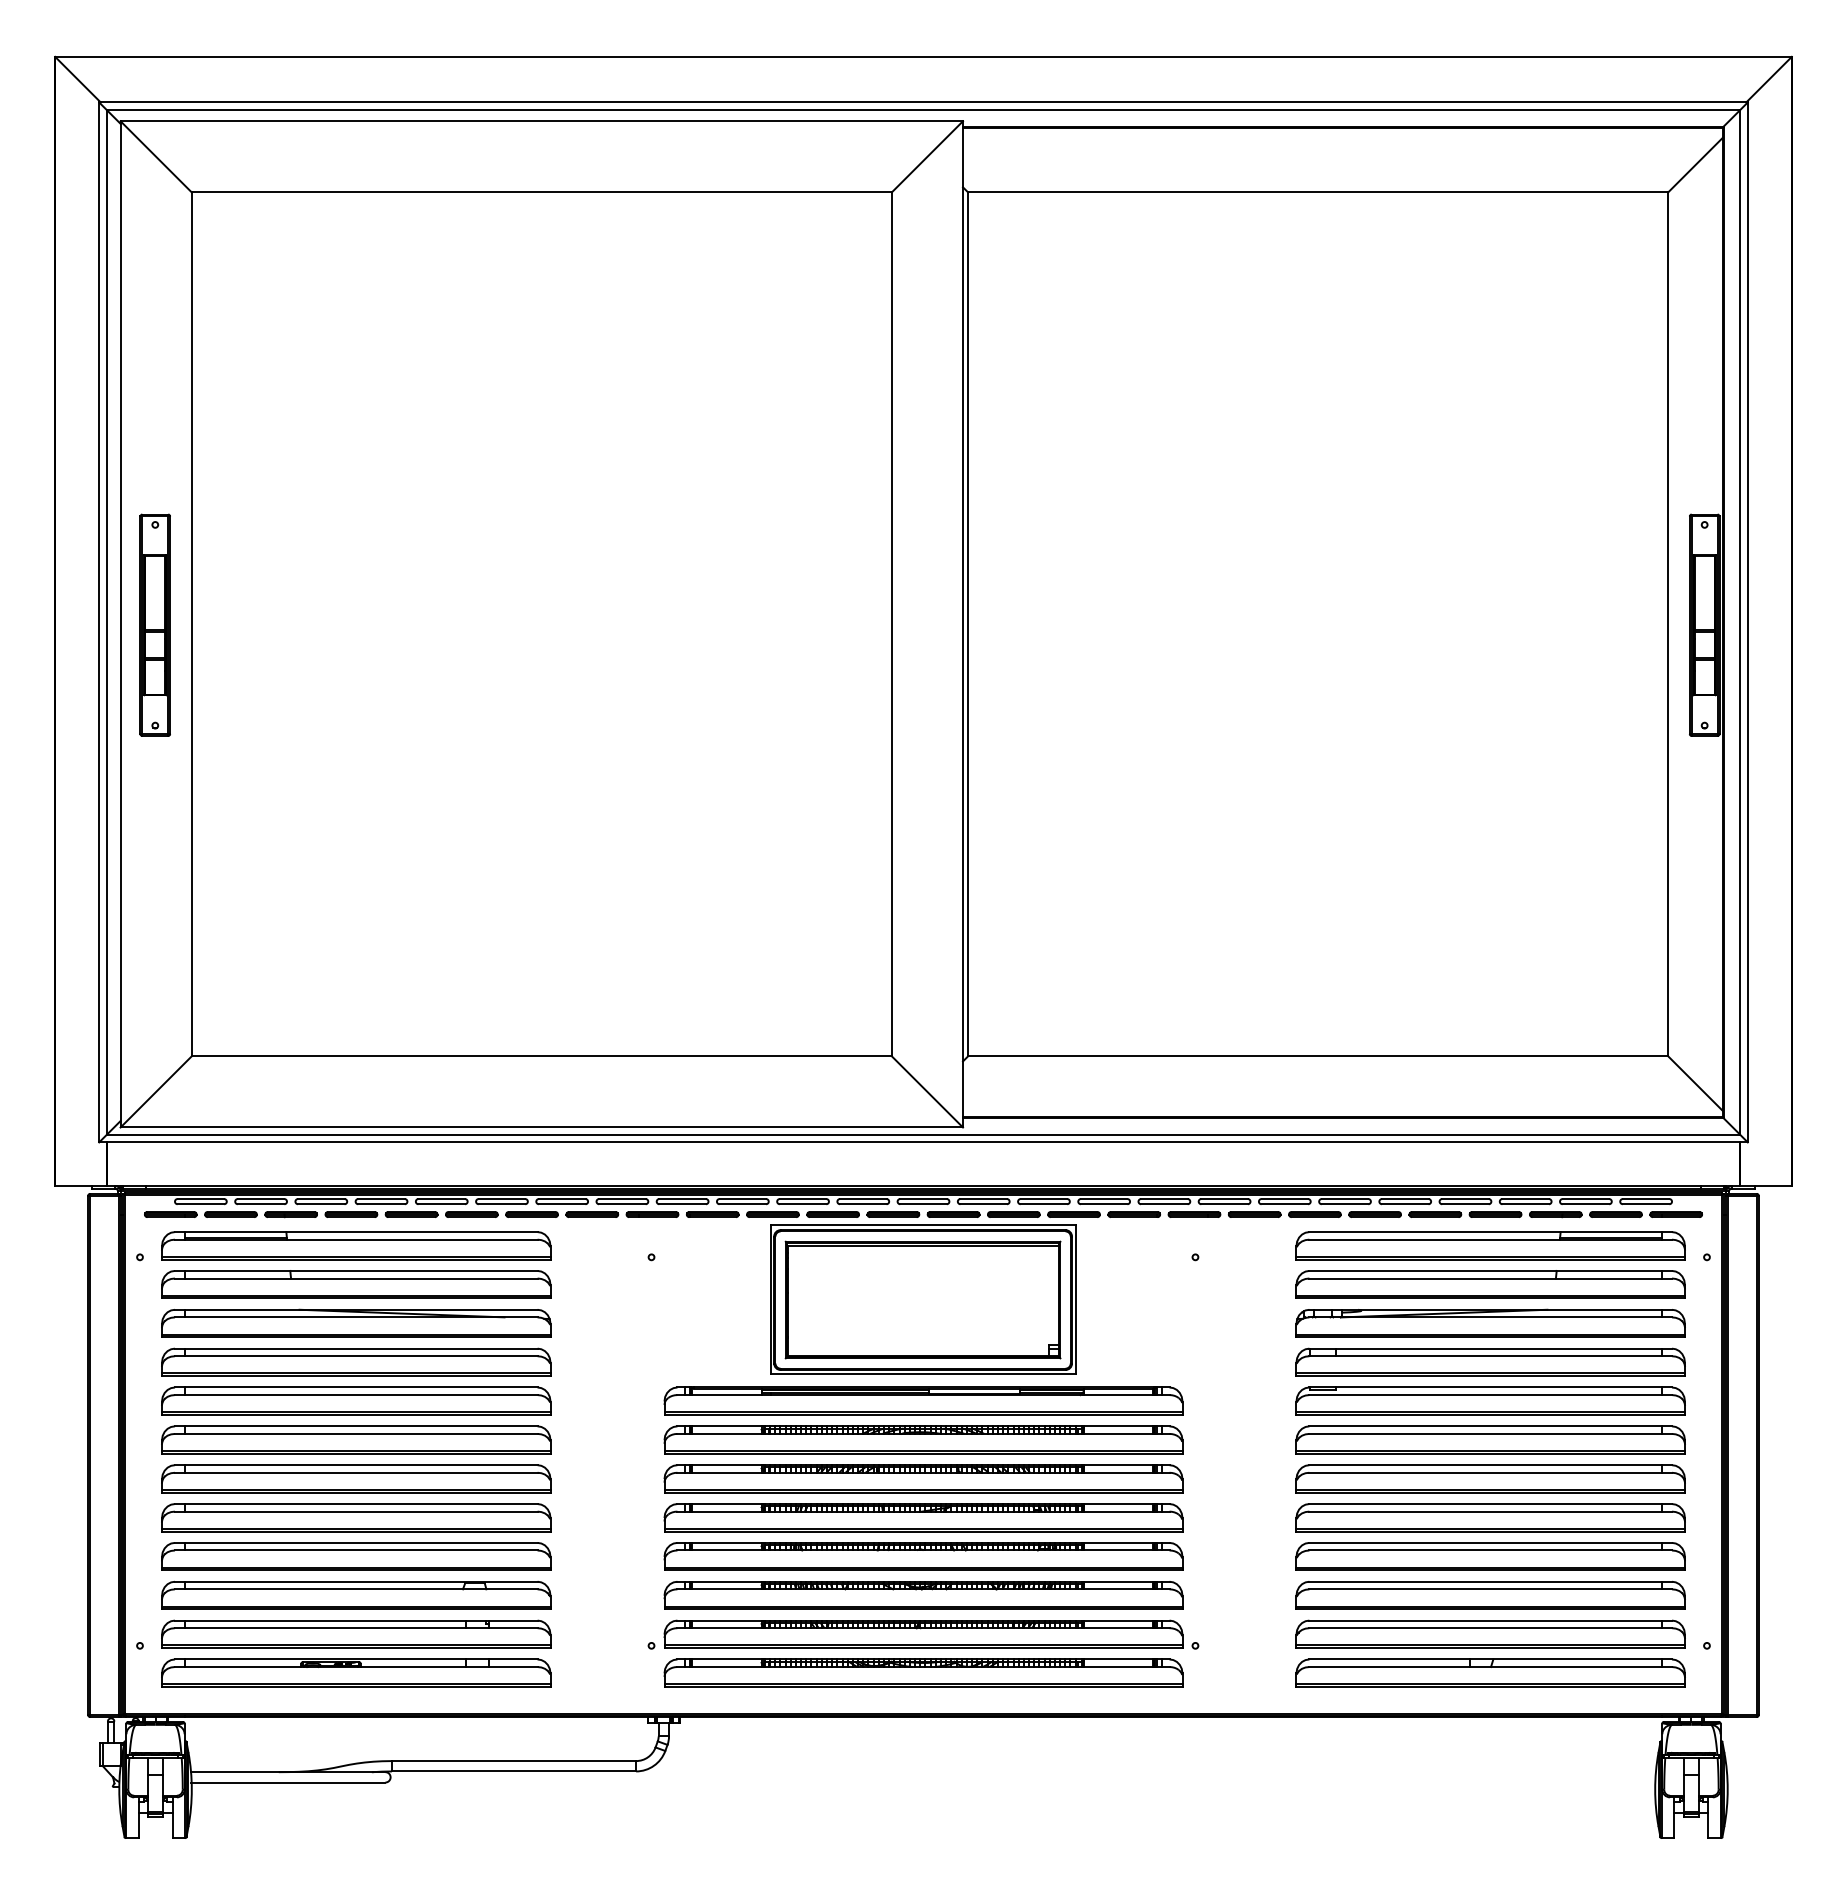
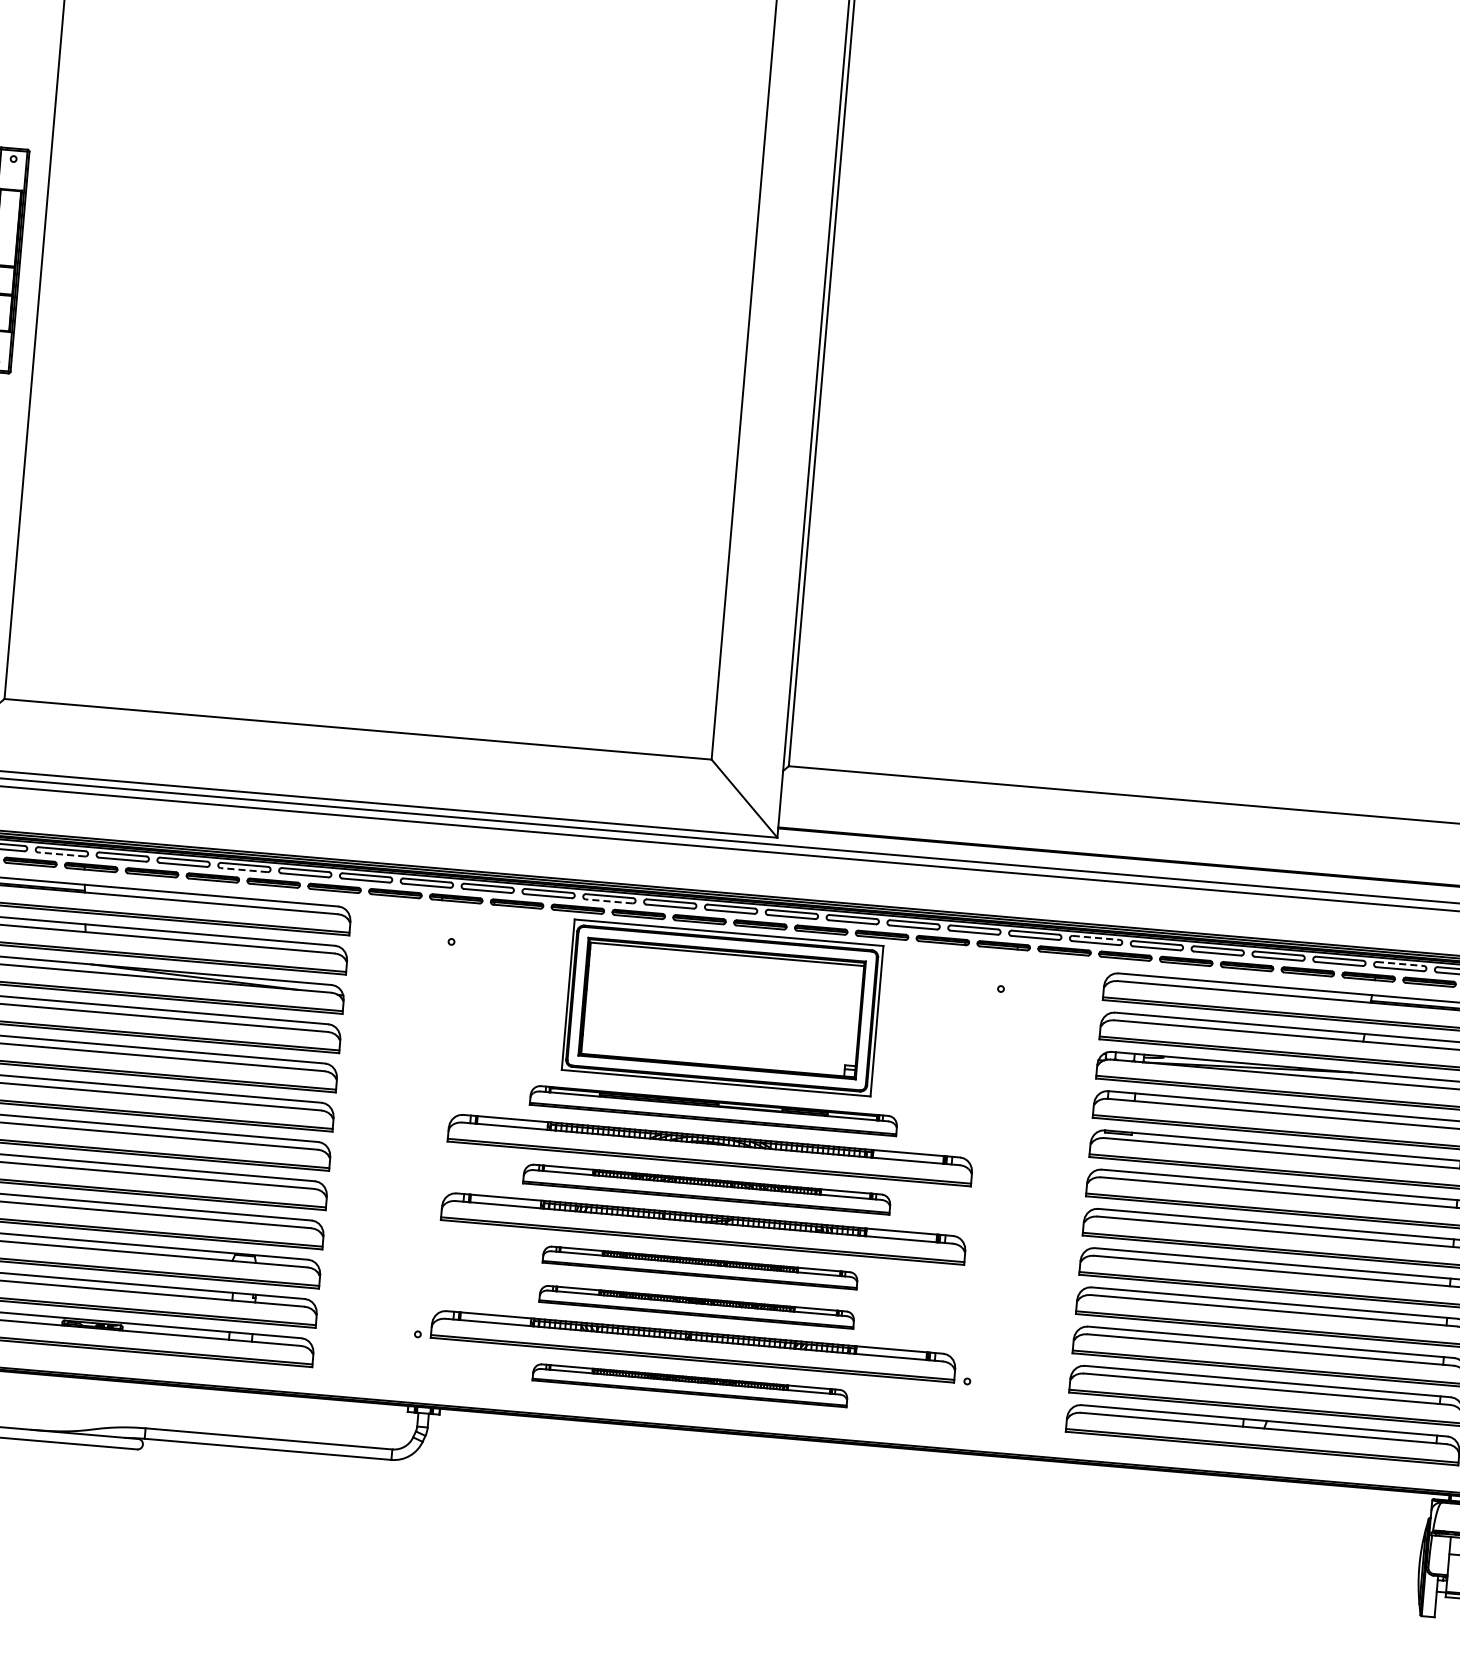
line: (1285, 1199) -> (1096, 938), solid -> dashed
line: (1586, 1199) -> (1401, 964), solid -> dashed
line: (260, 1204) -> (61, 854), solid -> dashed
line: (441, 1204) -> (243, 870), solid -> dashed
line: (802, 1204) -> (608, 901), solid -> dashed
part: (923, 1400) -> (713, 1110), size x0.7
part: (923, 1478) -> (707, 1188), size x0.7
part: (923, 1556) -> (700, 1267), size x0.6
part: (923, 1595) -> (696, 1307), size x0.6
part: (923, 1672) -> (690, 1384), size x0.6

